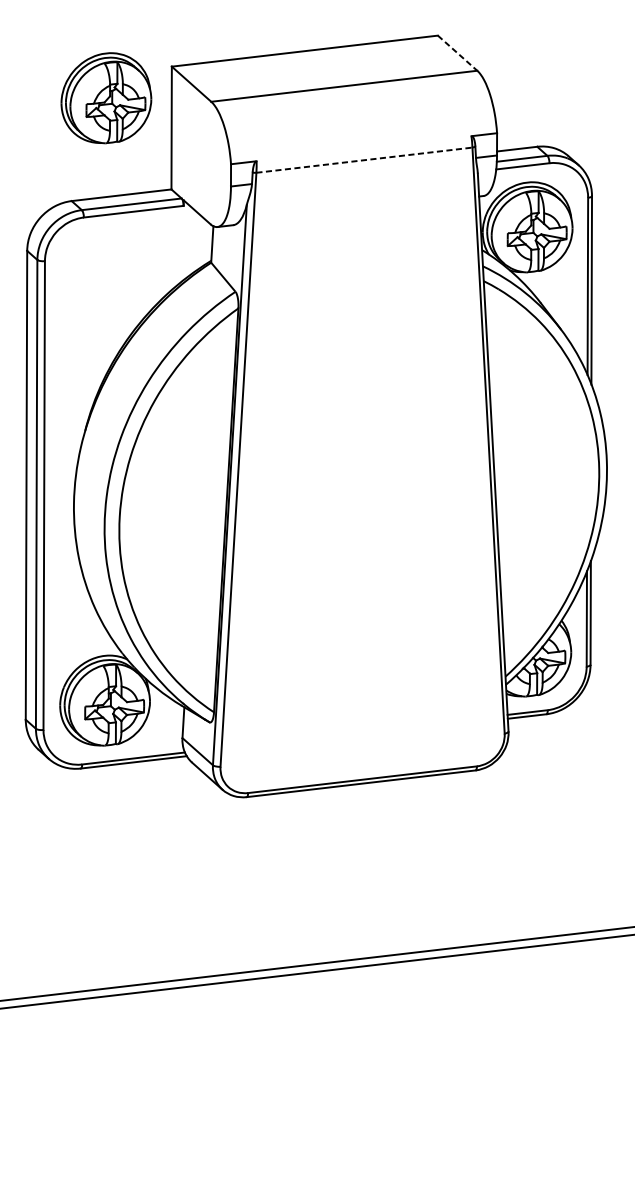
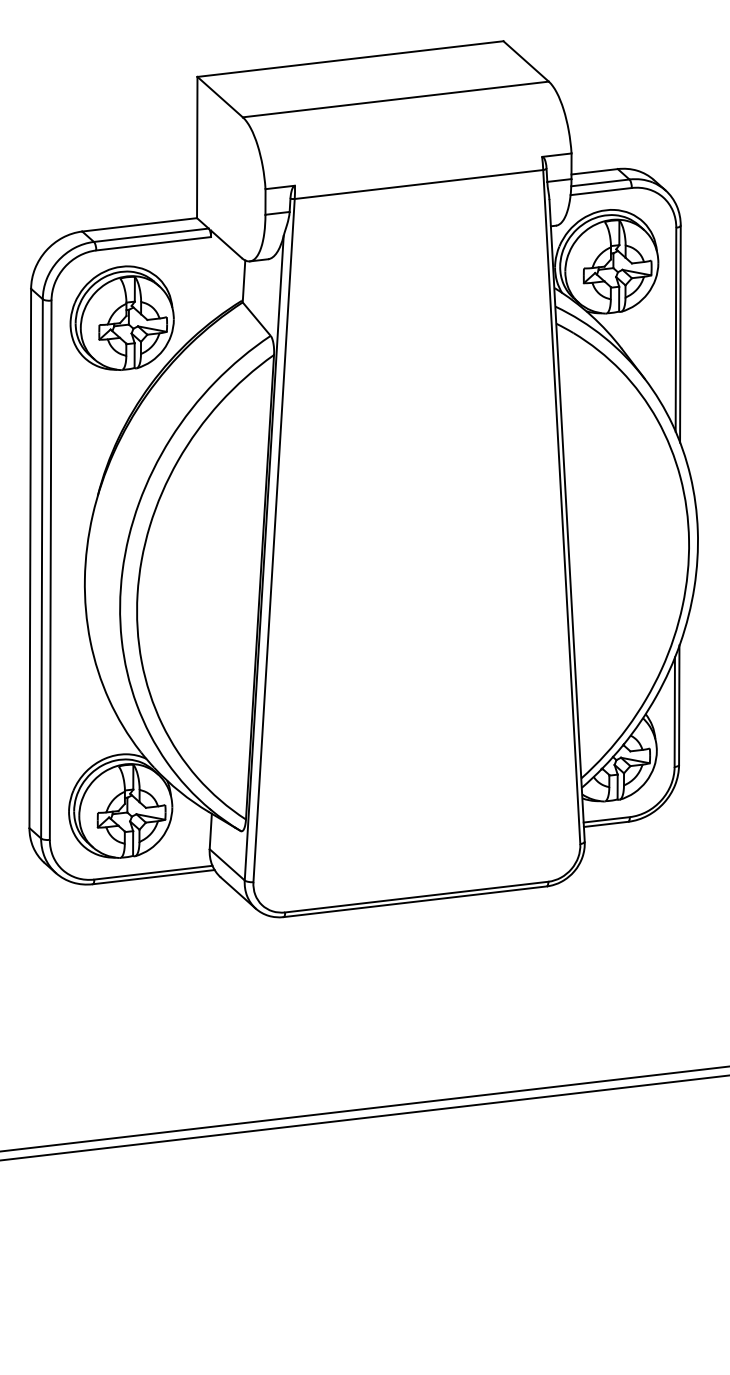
line: (457, 53) -> (526, 61), dashed -> solid
part: (105, 97) -> (121, 317), moved
line: (364, 160) -> (419, 184), dashed -> solid

